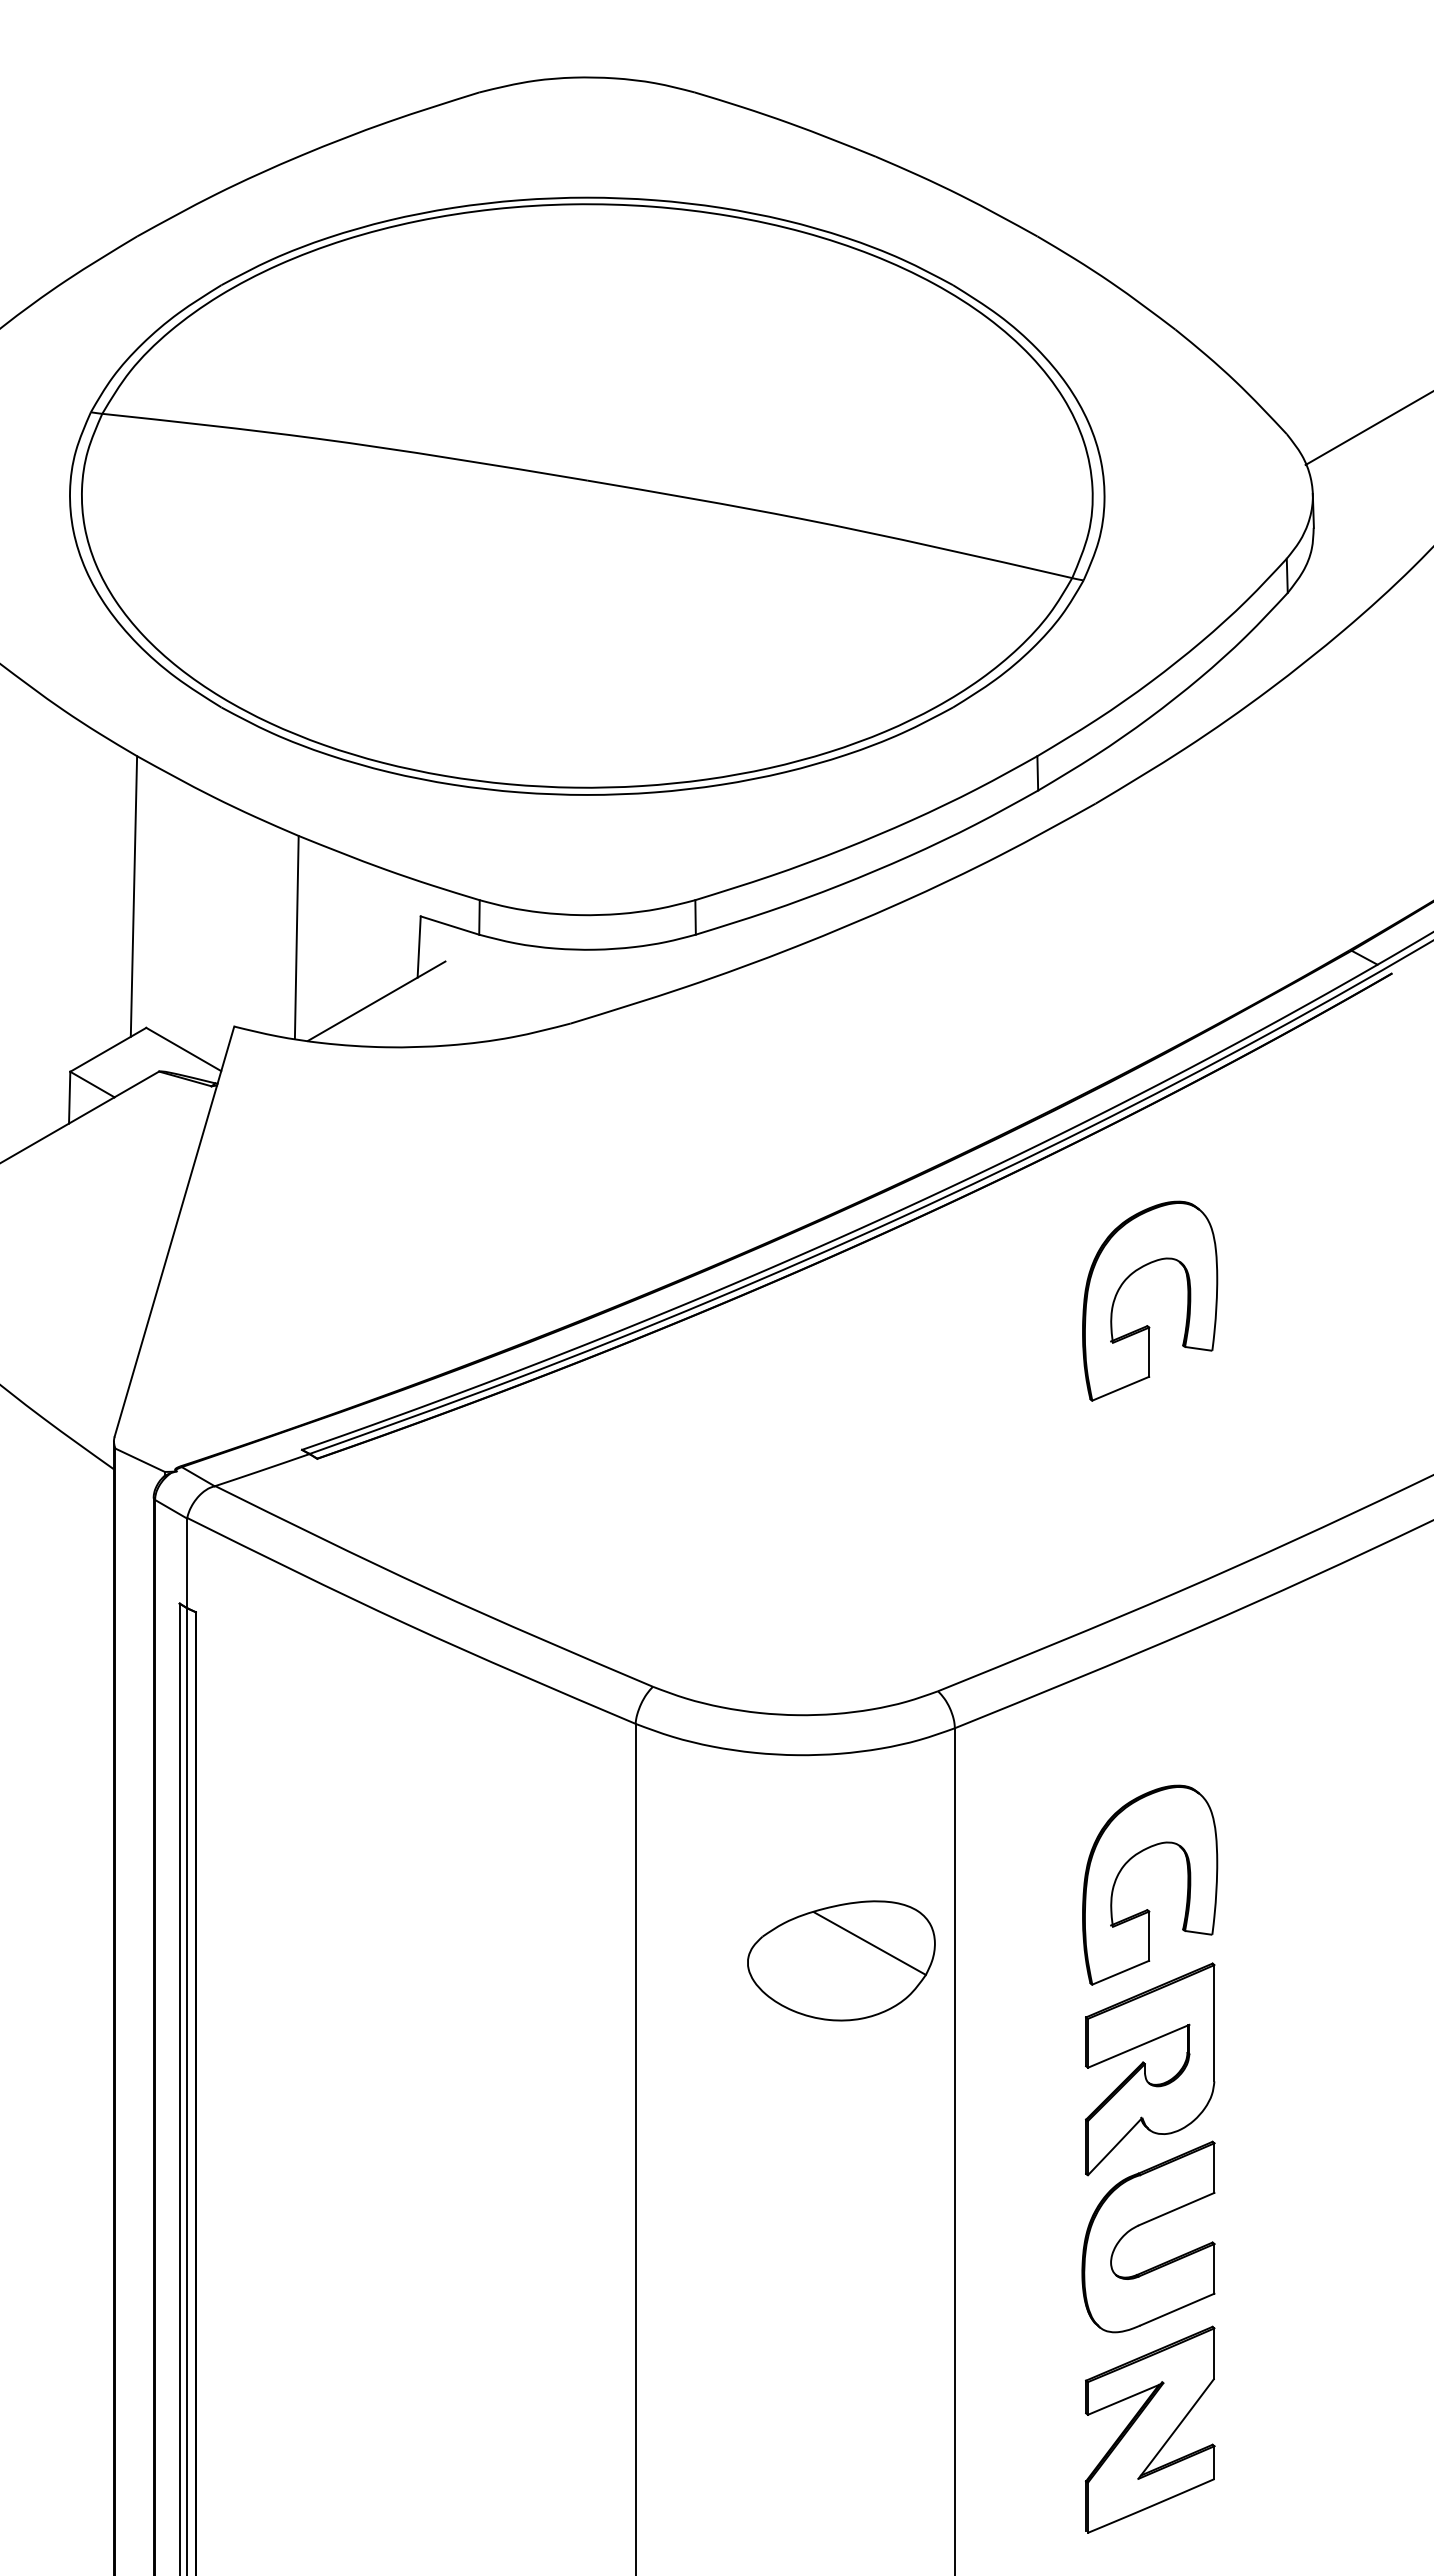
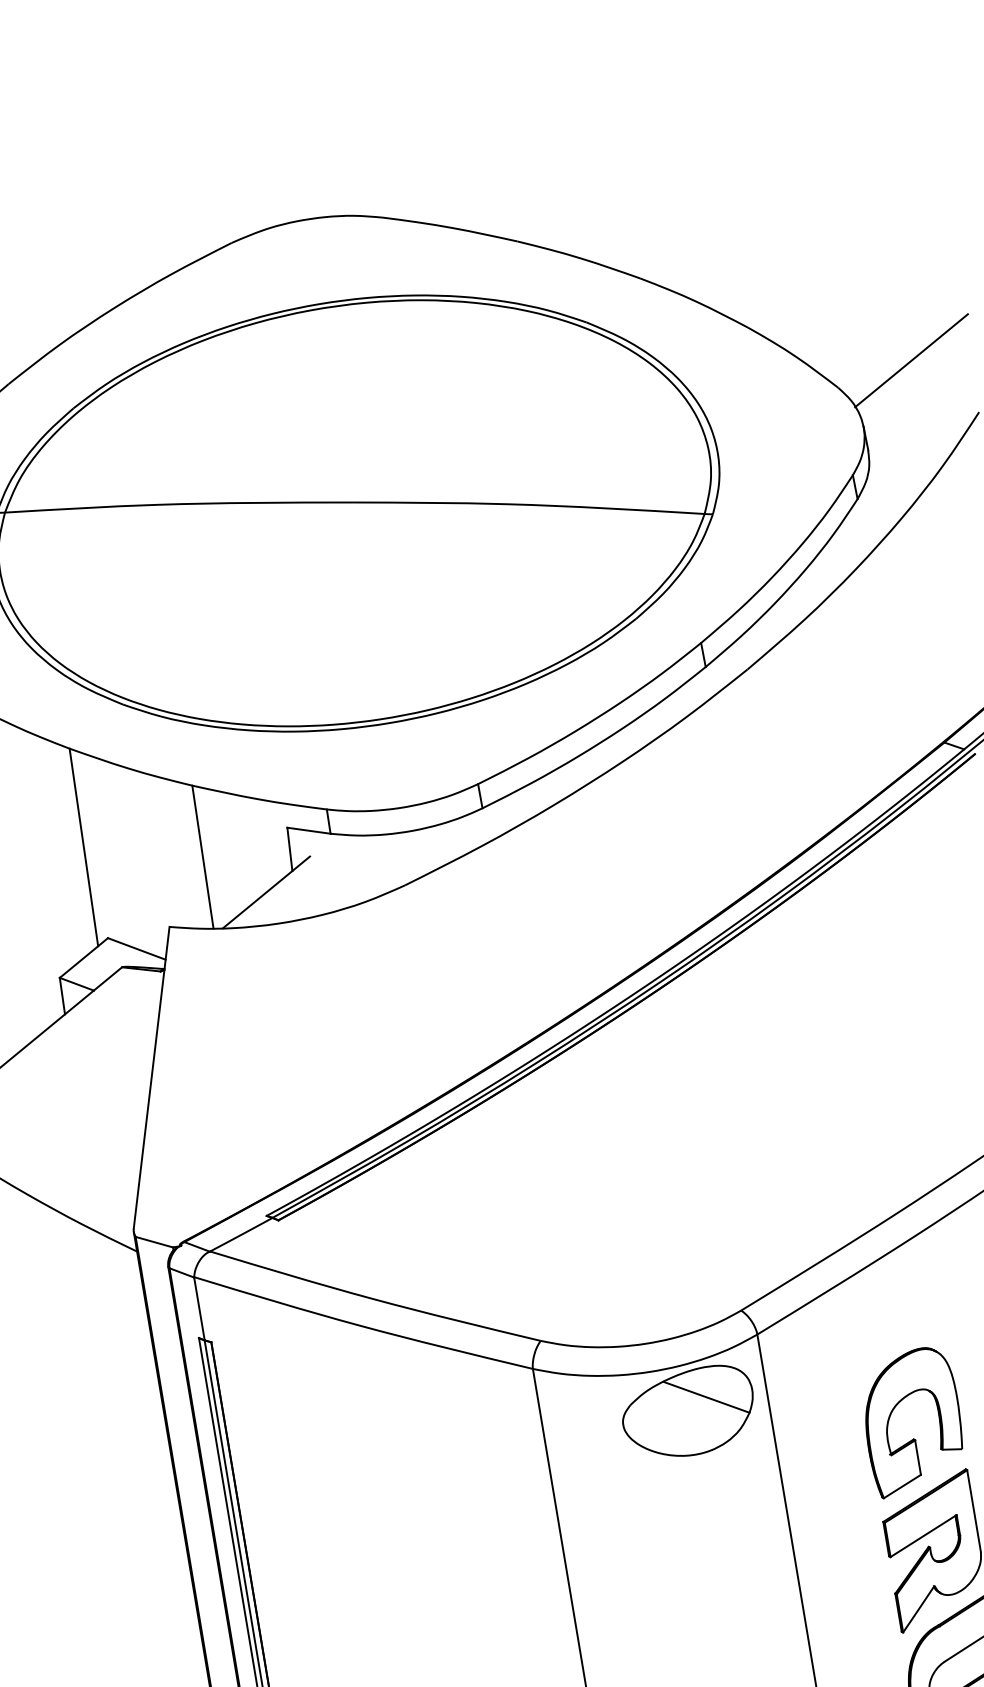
part: (1148, 1325) -> (845, 1029), removed
part: (841, 1960) -> (688, 1412), moved

